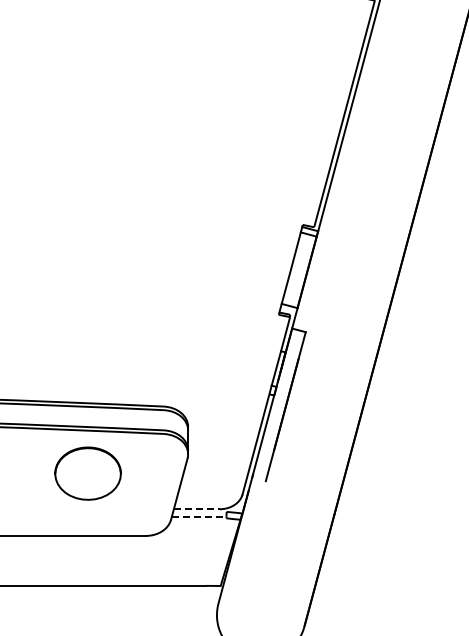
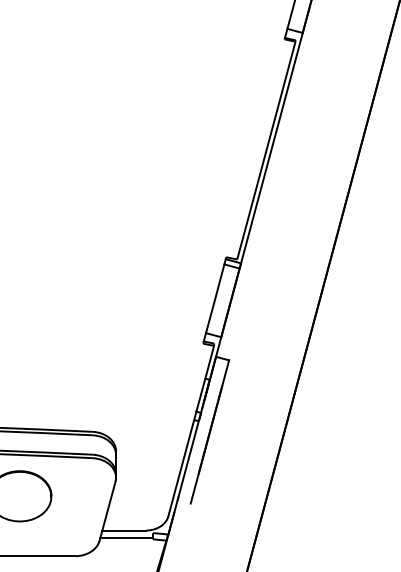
line: (196, 509) -> (124, 530), dashed -> solid
line: (199, 516) -> (126, 537), dashed -> solid

